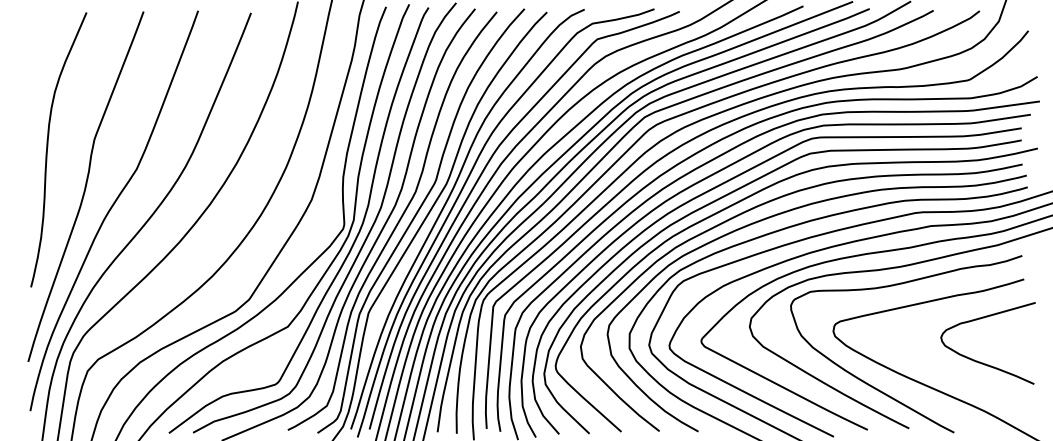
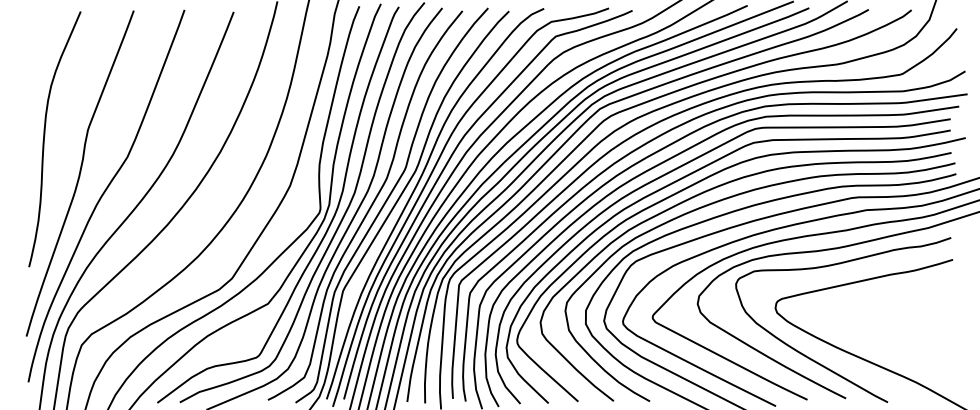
curve: (980, 361) -> (912, 336), removed

